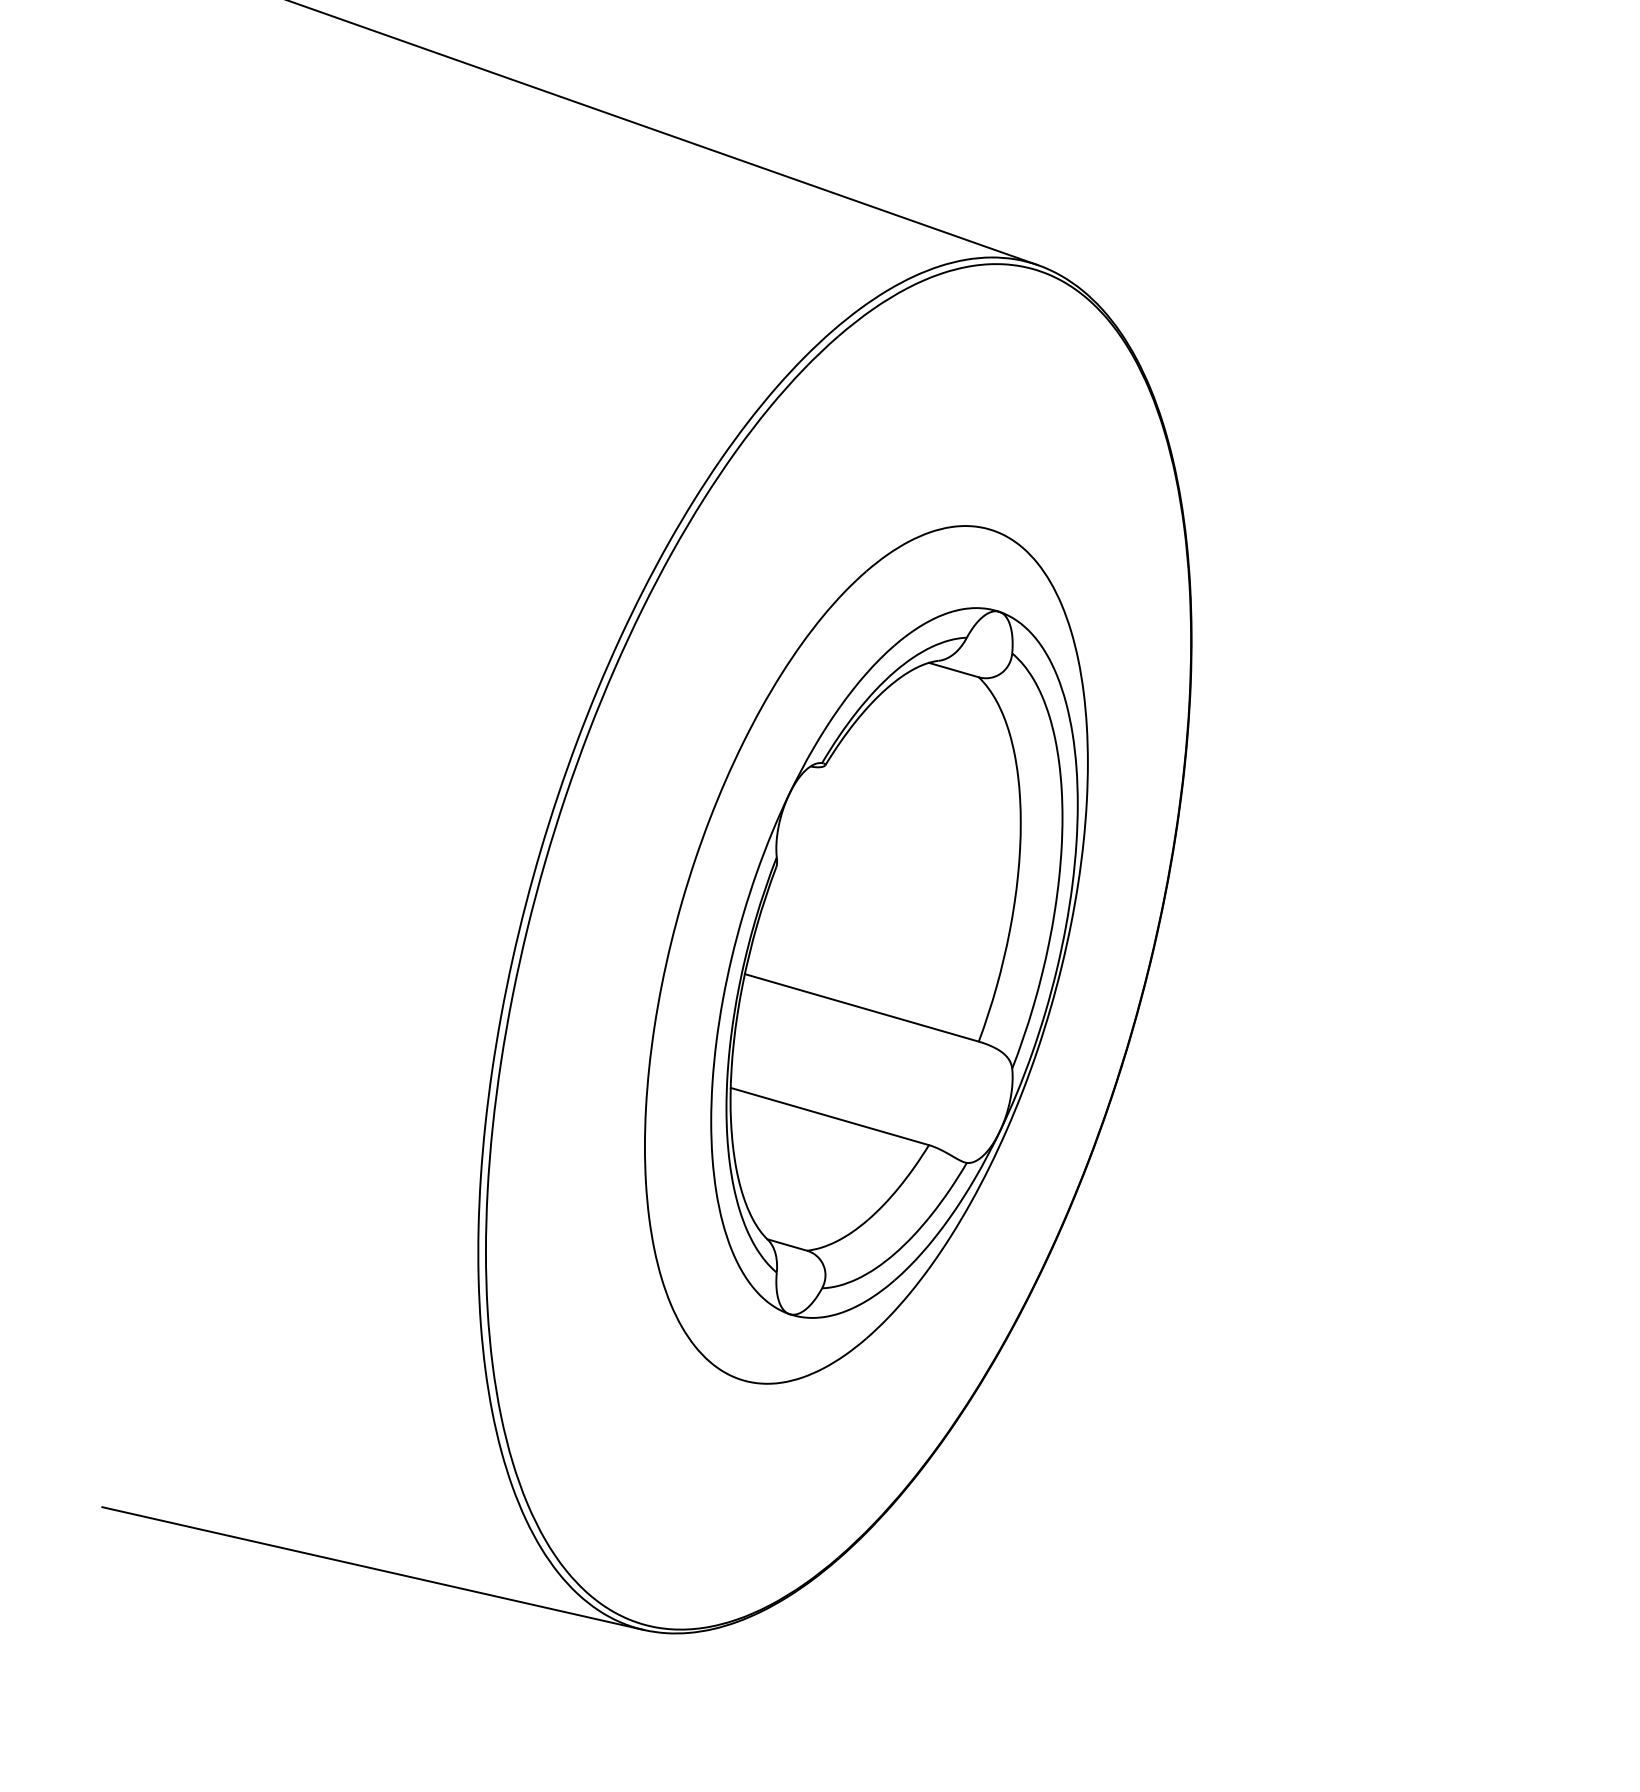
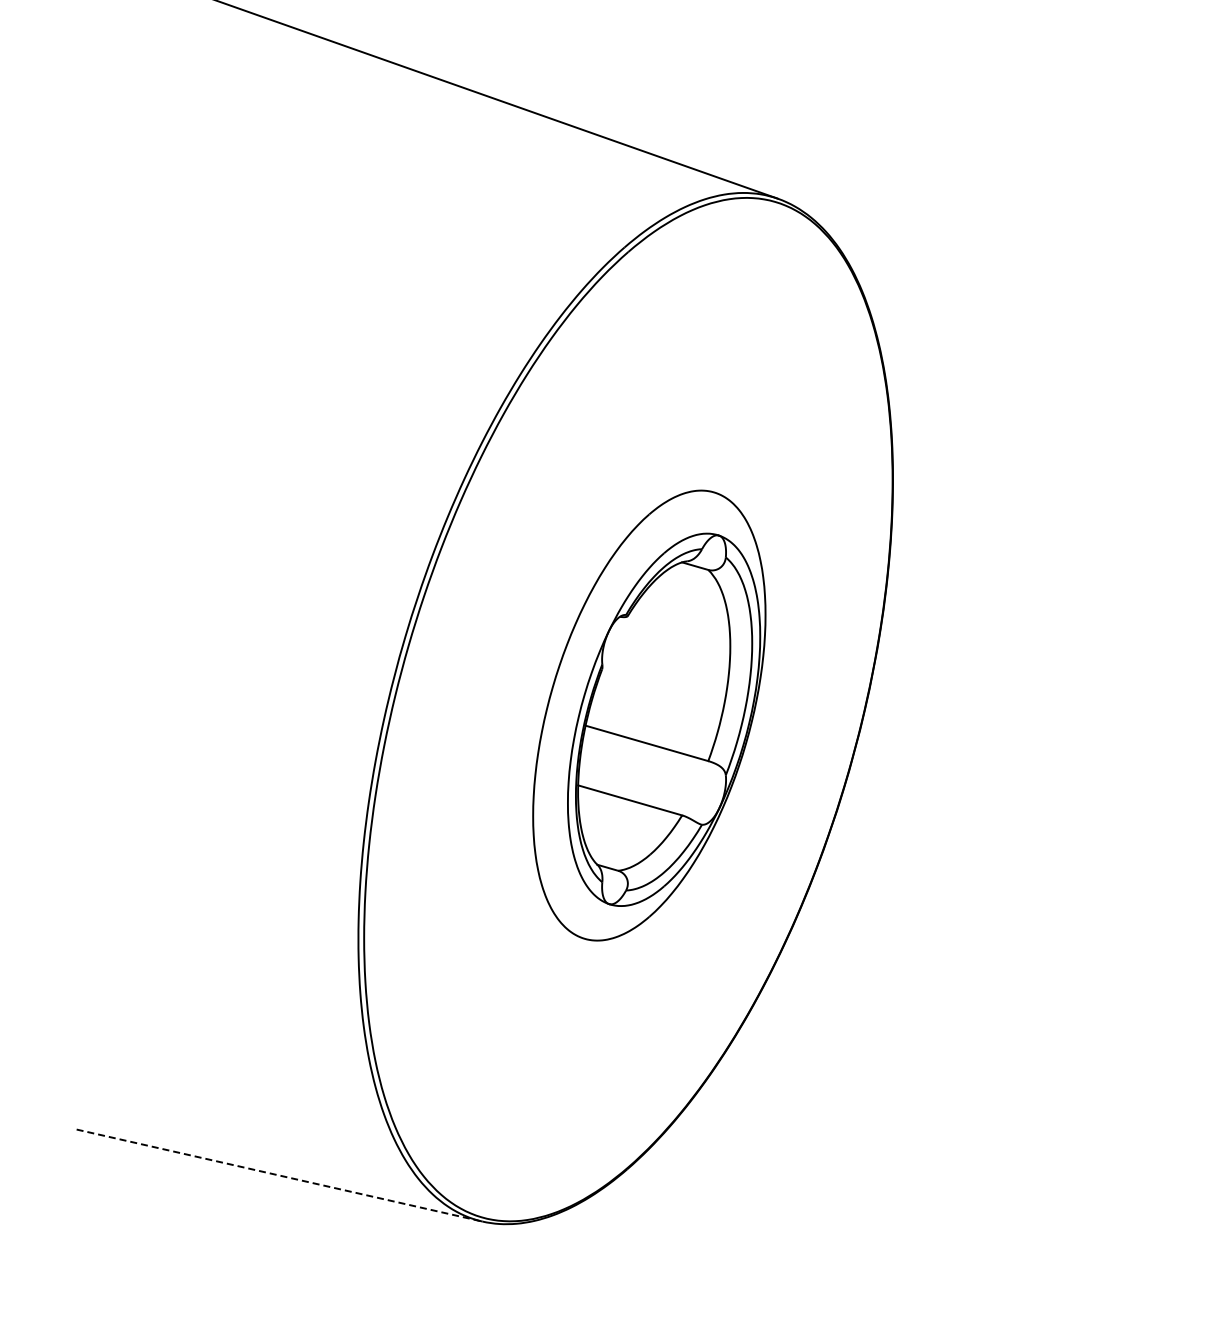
part: (866, 954) -> (649, 715), size x0.7
line: (374, 1568) -> (280, 1175), solid -> dashed

